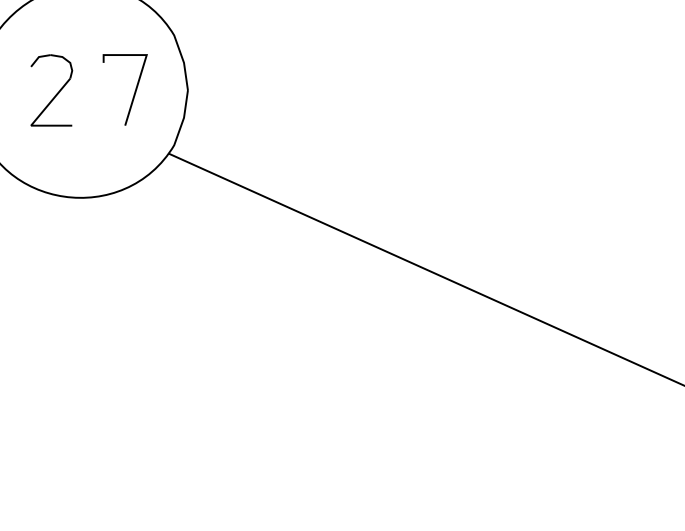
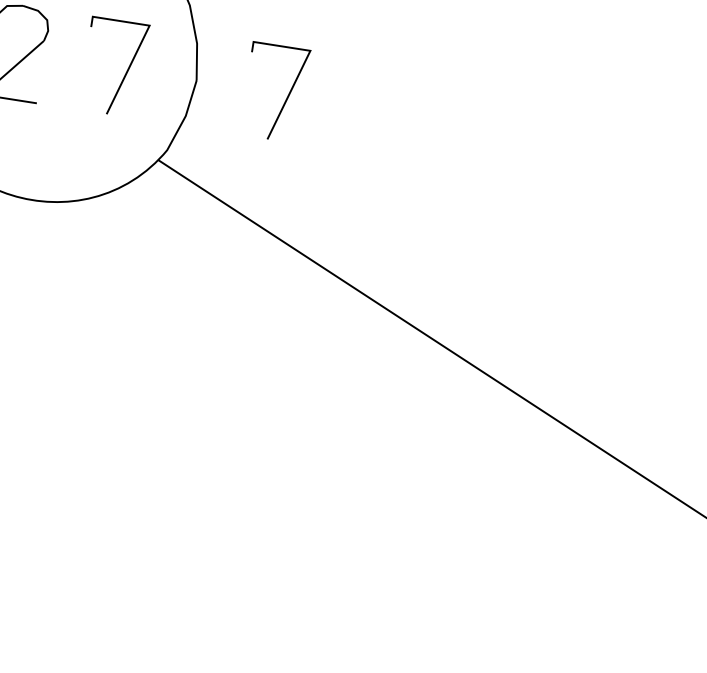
curve: (256, 91) -> (286, 96), added

